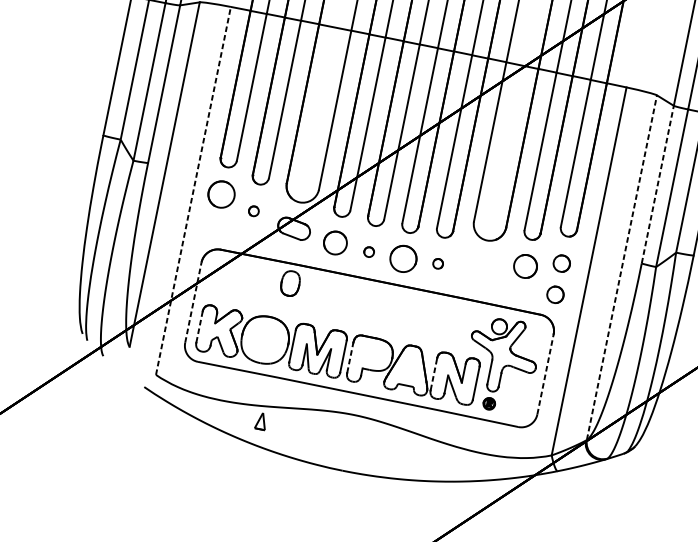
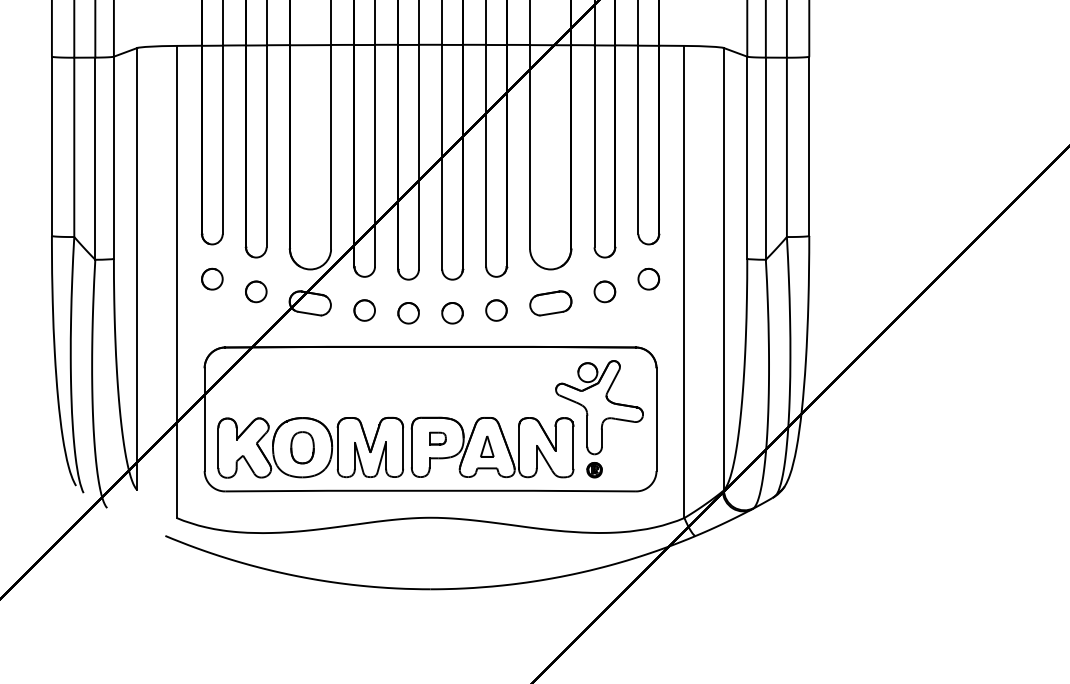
line: (658, 184) -> (747, 157), dashed -> solid
line: (193, 190) -> (176, 281), dashed -> solid
part: (221, 193) -> (212, 278), size x0.62
part: (254, 210) -> (256, 291), size x1.67
part: (335, 242) -> (364, 310), size x0.71
part: (369, 252) -> (408, 313), size x1.67
part: (403, 259) -> (452, 313), size x0.62
part: (438, 263) -> (496, 310), size x1.67
part: (481, 266) -> (550, 303), added
part: (525, 266) -> (604, 291), size x0.71
line: (621, 267) -> (723, 268), dashed -> solid
part: (290, 283) -> (302, 447), moved
part: (555, 294) -> (648, 318), removed
line: (193, 302) -> (204, 419), dashed -> solid
line: (199, 327) -> (218, 448), dashed -> solid
part: (371, 354) -> (437, 438), added
line: (350, 357) -> (411, 448), dashed -> solid
line: (434, 374) -> (519, 447), dashed -> solid
line: (545, 374) -> (656, 419), dashed -> solid
part: (261, 421) -> (487, 446), moved

